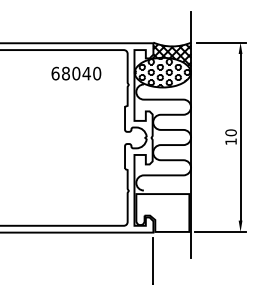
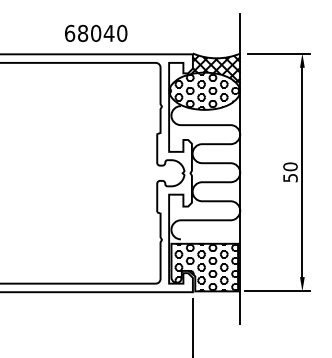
text: (76, 73) -> (96, 33), moved
text: (230, 141) -> (289, 177), 10 -> 50
hatch: (164, 212) -> (206, 266), added

